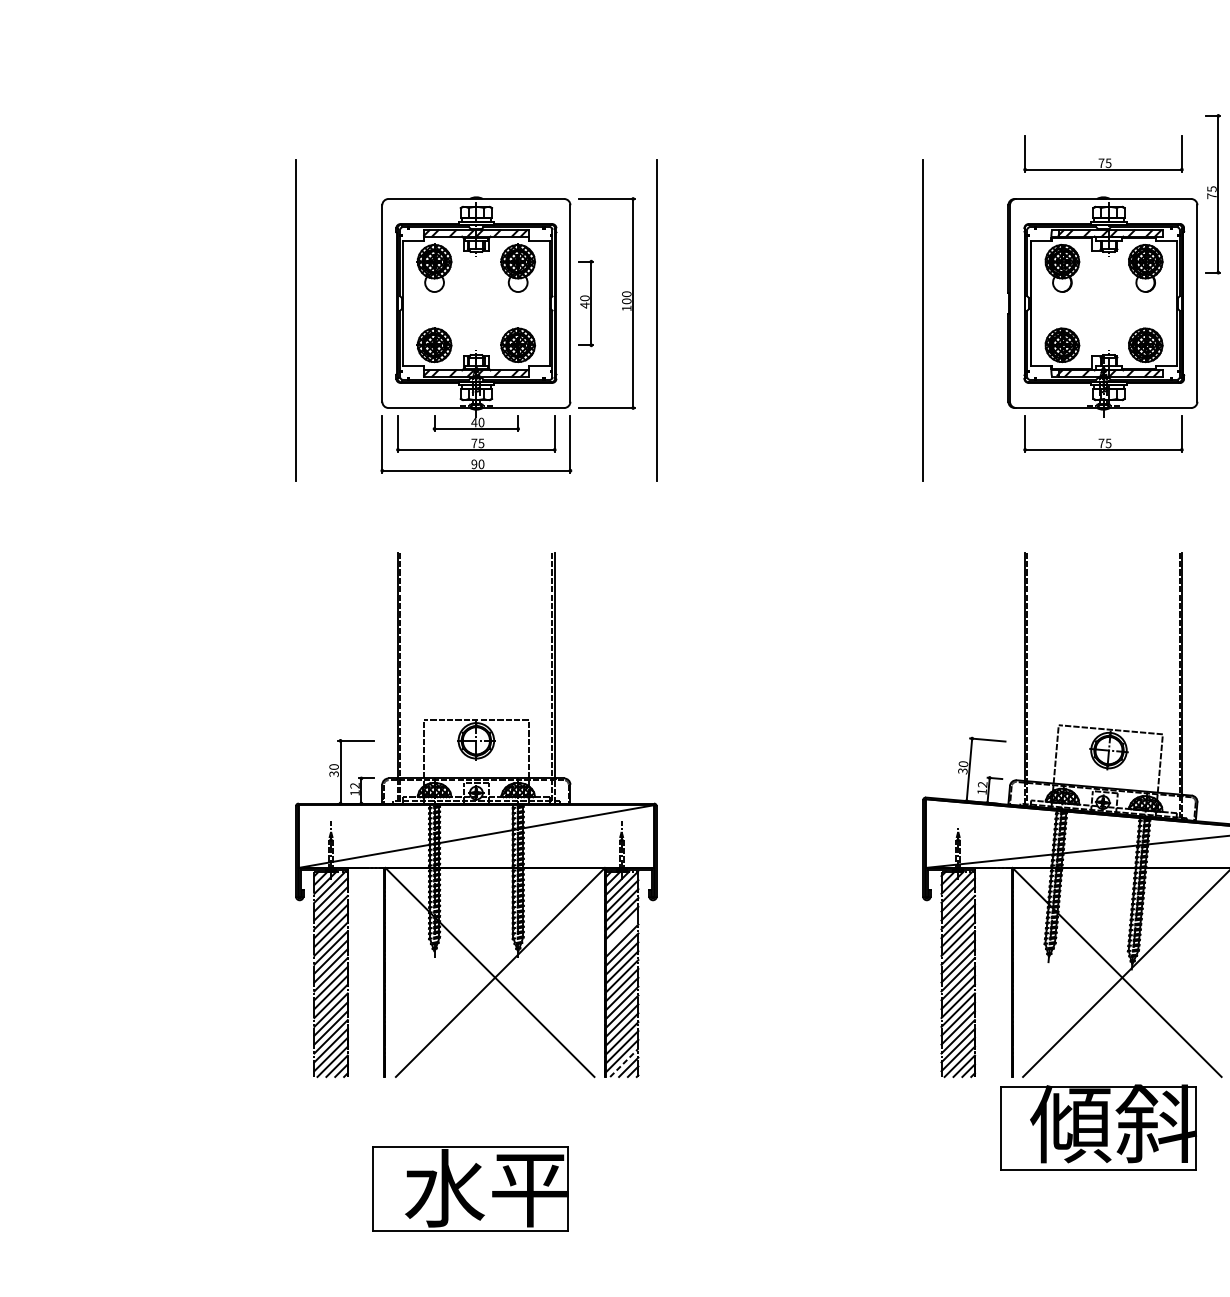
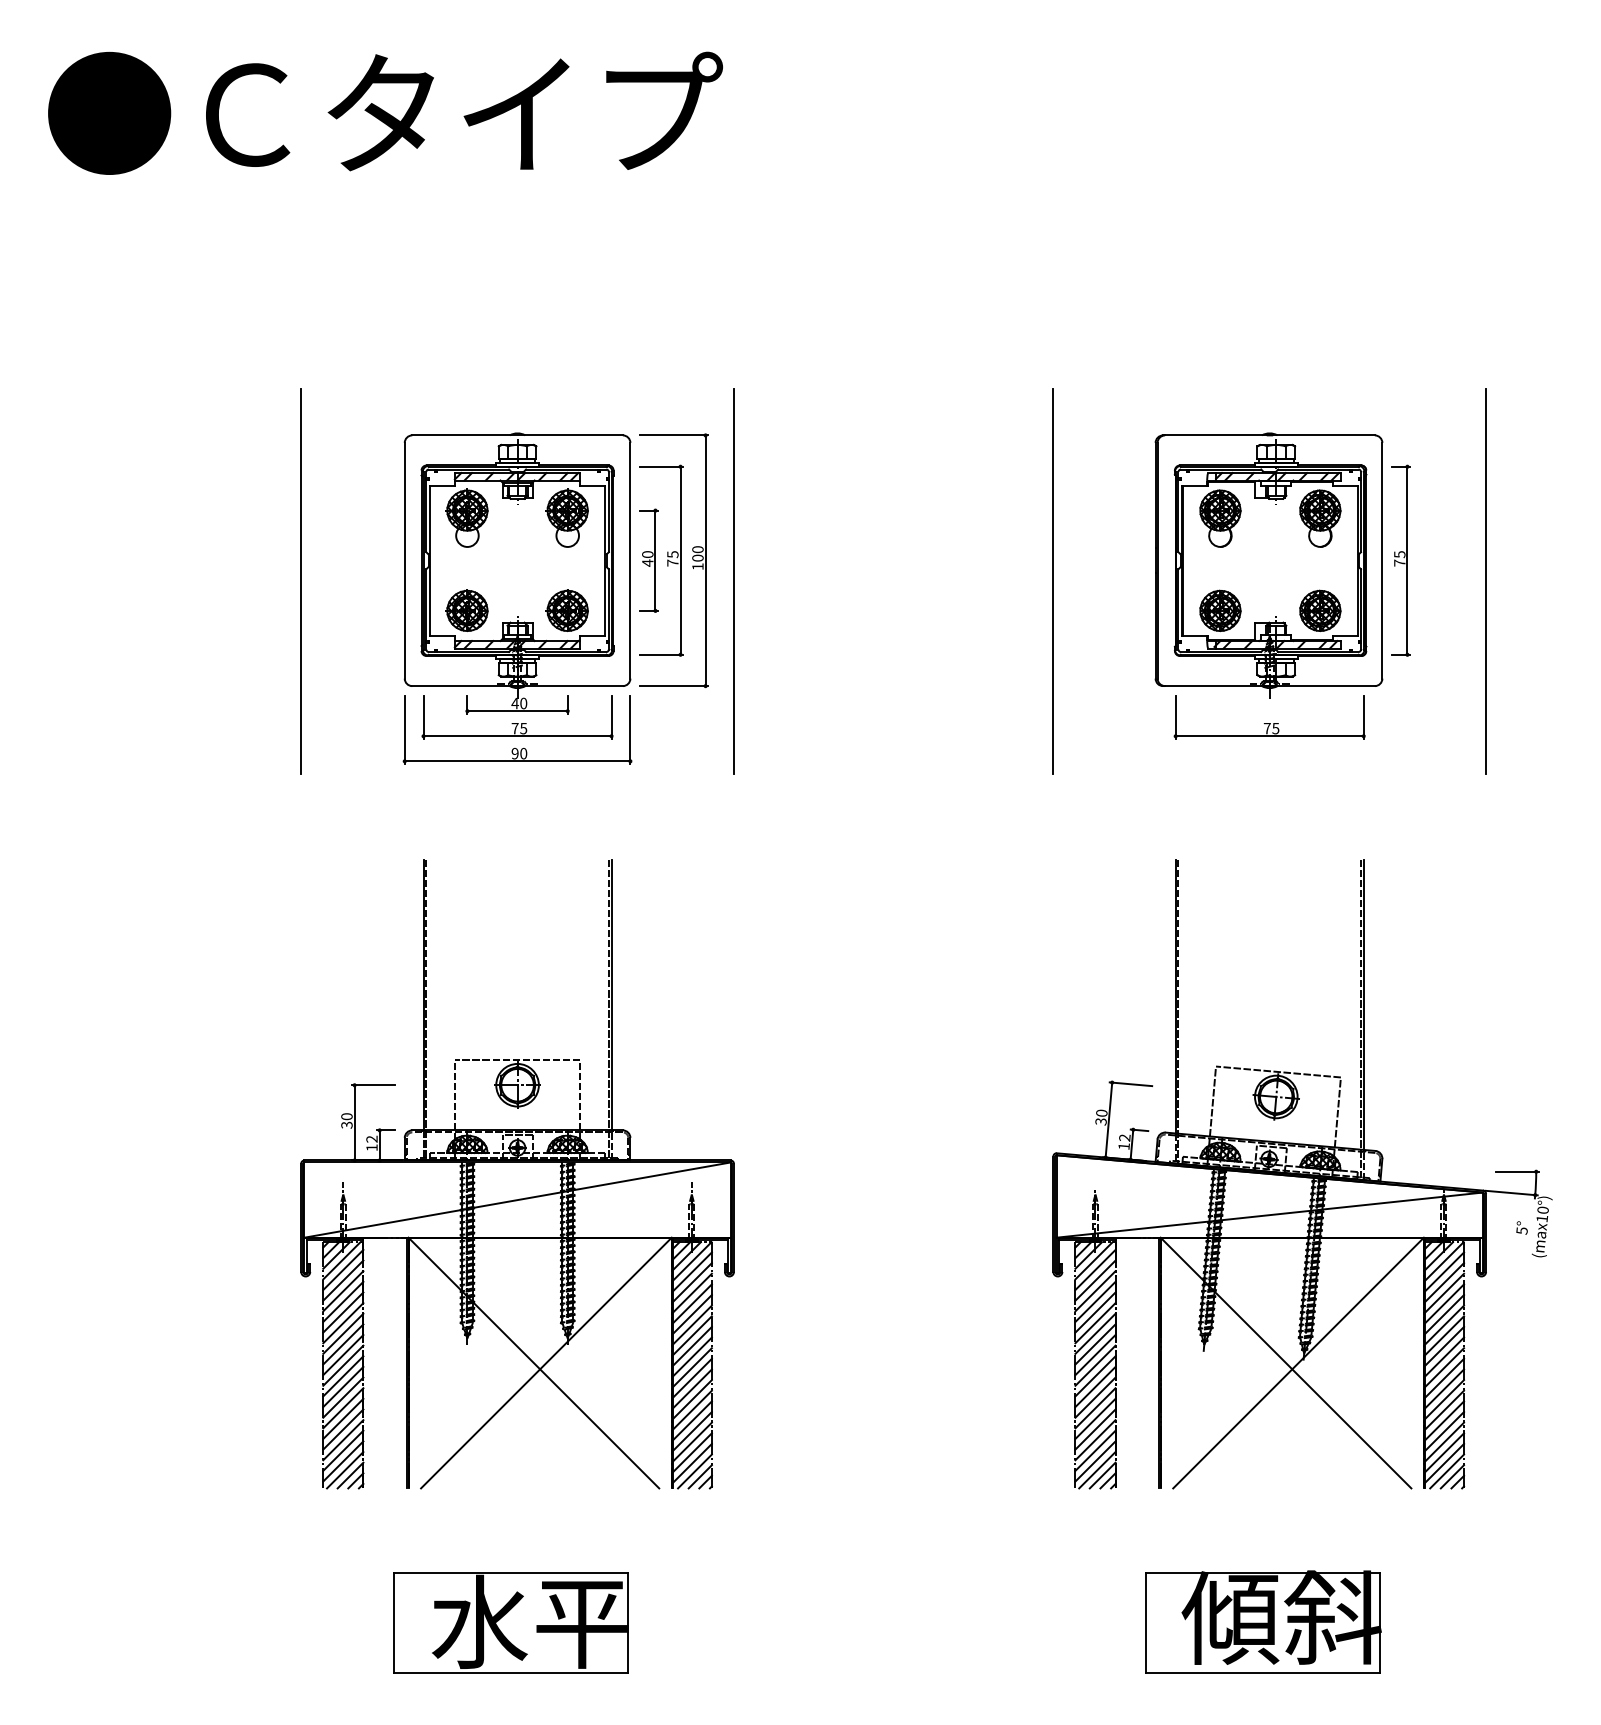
part: (1103, 154) -> (1269, 381), removed
part: (1212, 194) -> (1400, 560), moved
part: (596, 303) -> (661, 560), added
line: (622, 931) -> (692, 1314), added
line: (623, 1062) -> (694, 1471), dashed -> solid
part: (1098, 1127) -> (1263, 1621), moved

